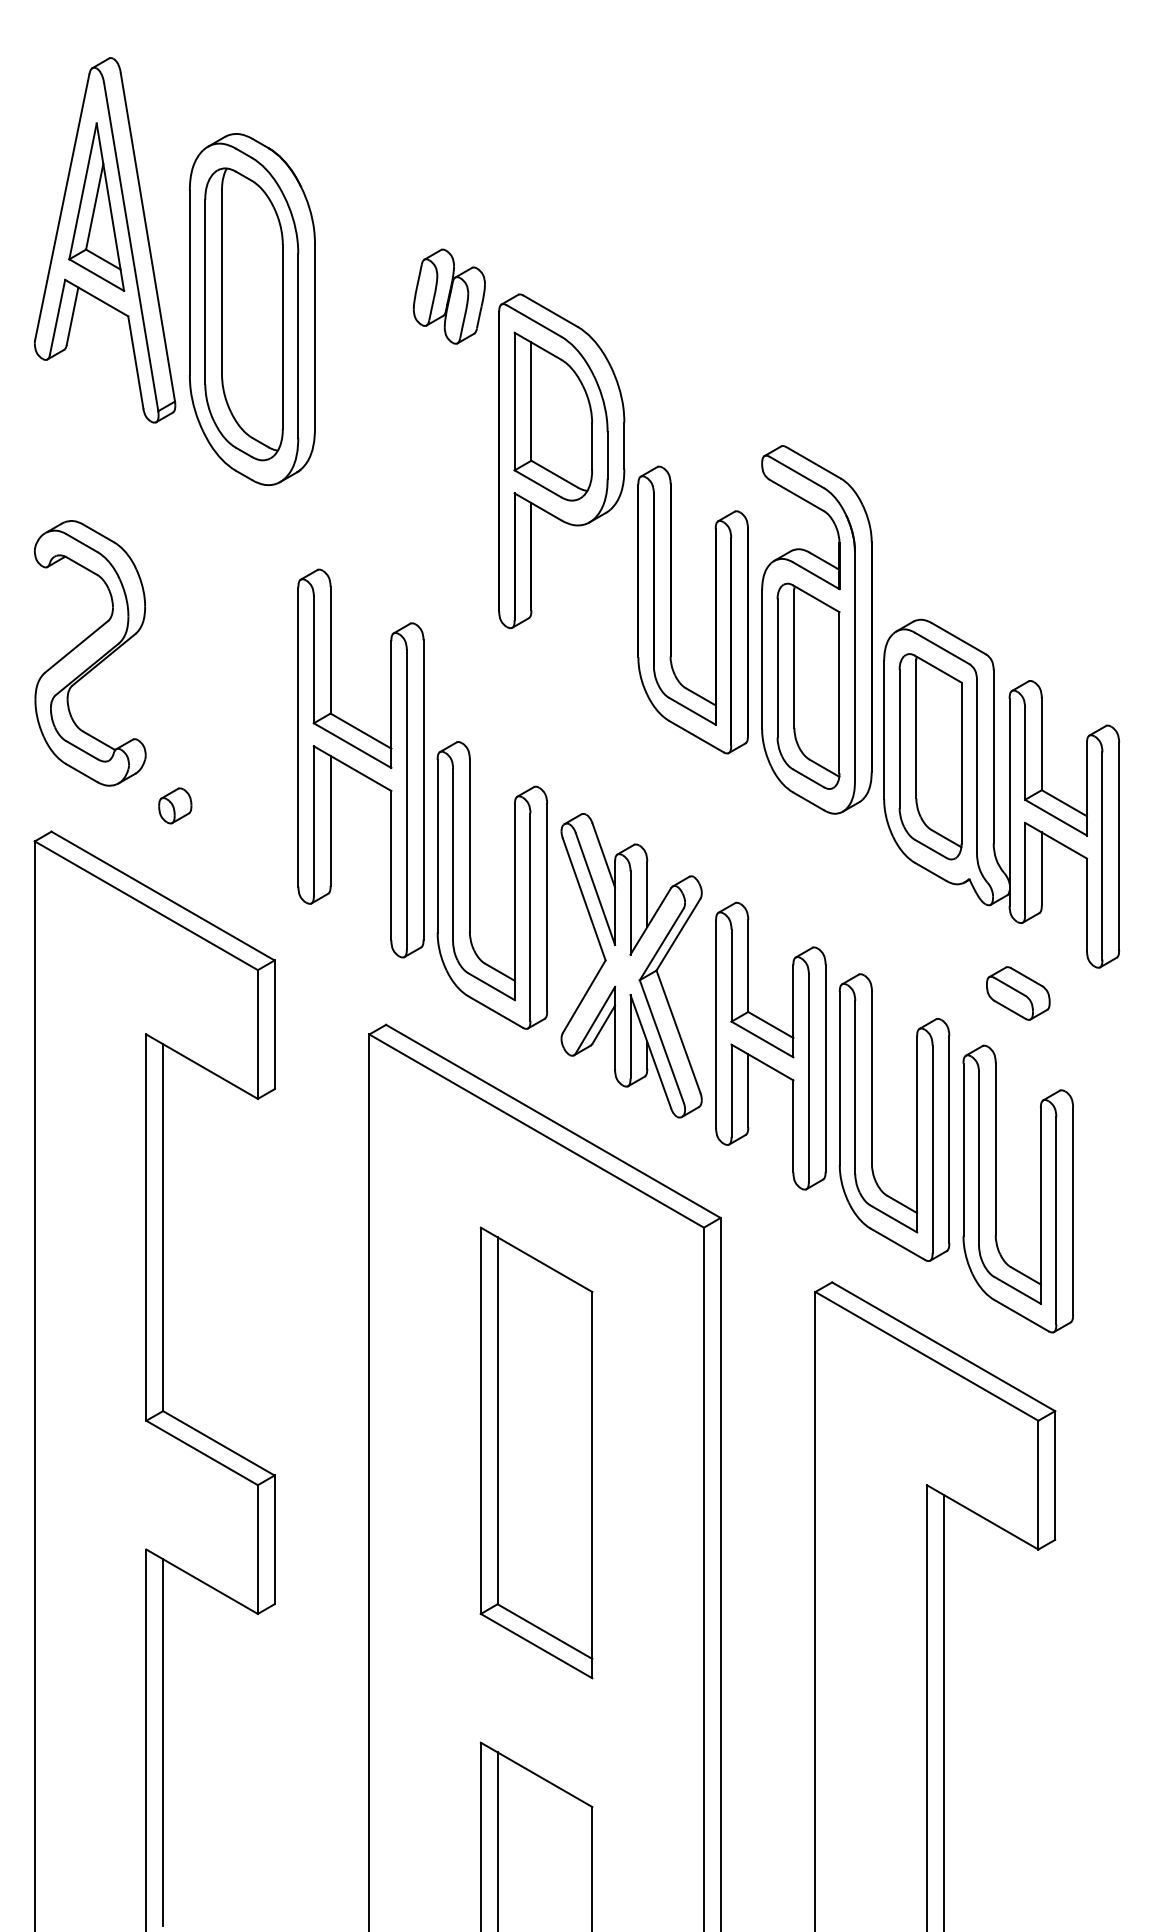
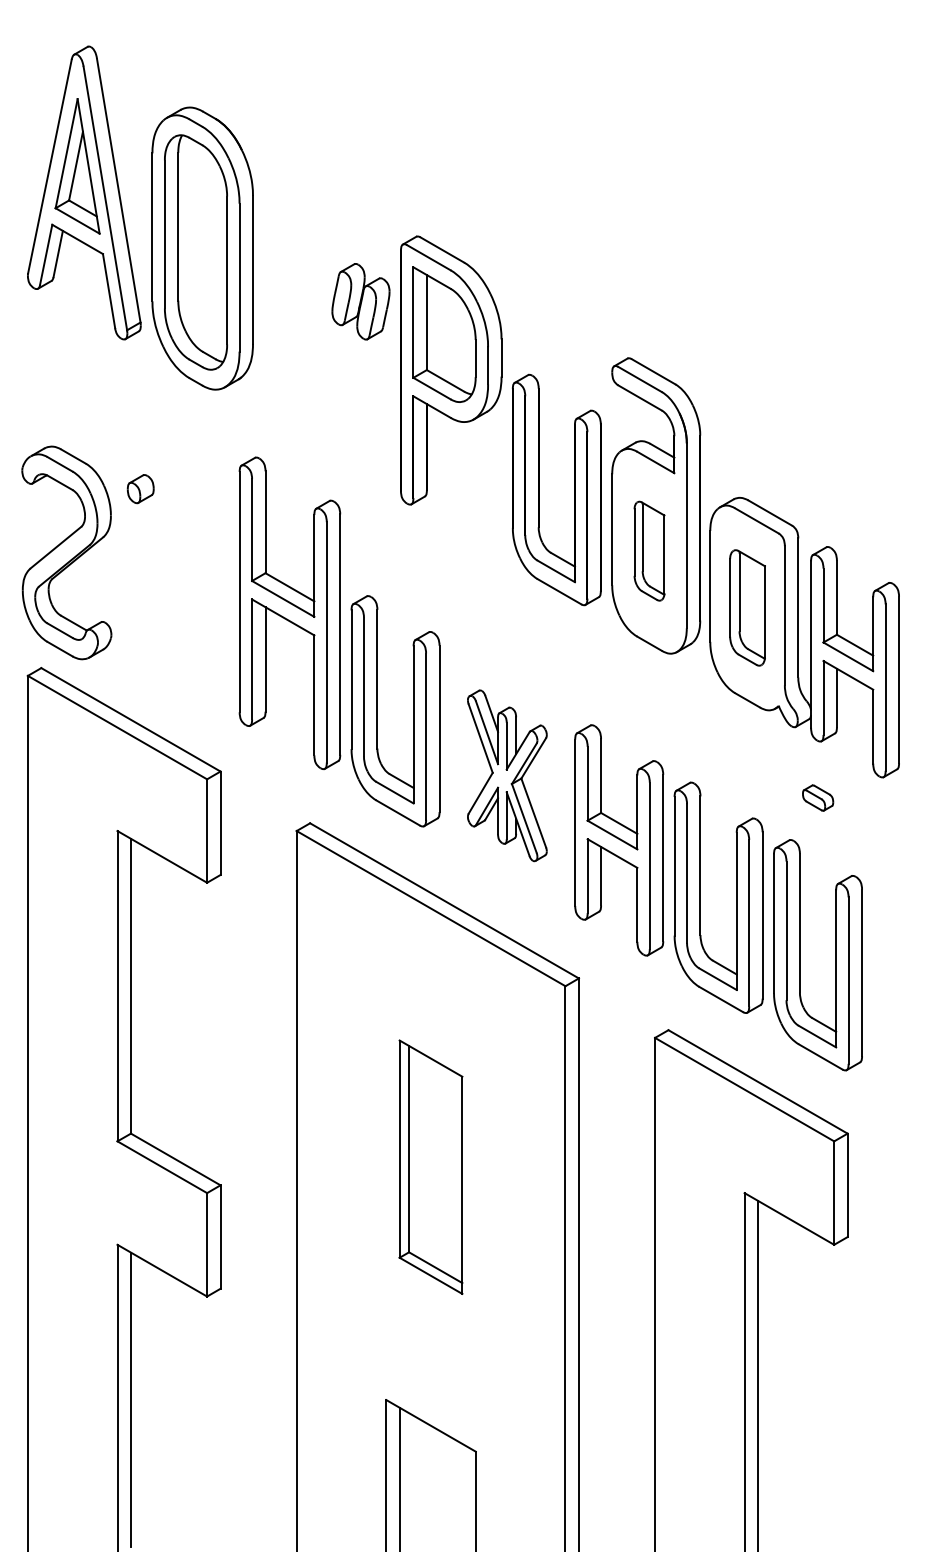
part: (448, 296) -> (360, 301), moved
part: (90, 653) -> (67, 553), moved
part: (808, 685) -> (649, 550), size x0.6
part: (930, 756) -> (747, 607), size x0.7
part: (175, 805) -> (140, 488), moved
part: (631, 965) -> (507, 775), size x0.7
part: (1018, 993) -> (818, 798), size x0.6
part: (536, 1452) -> (430, 1166), size x0.7

